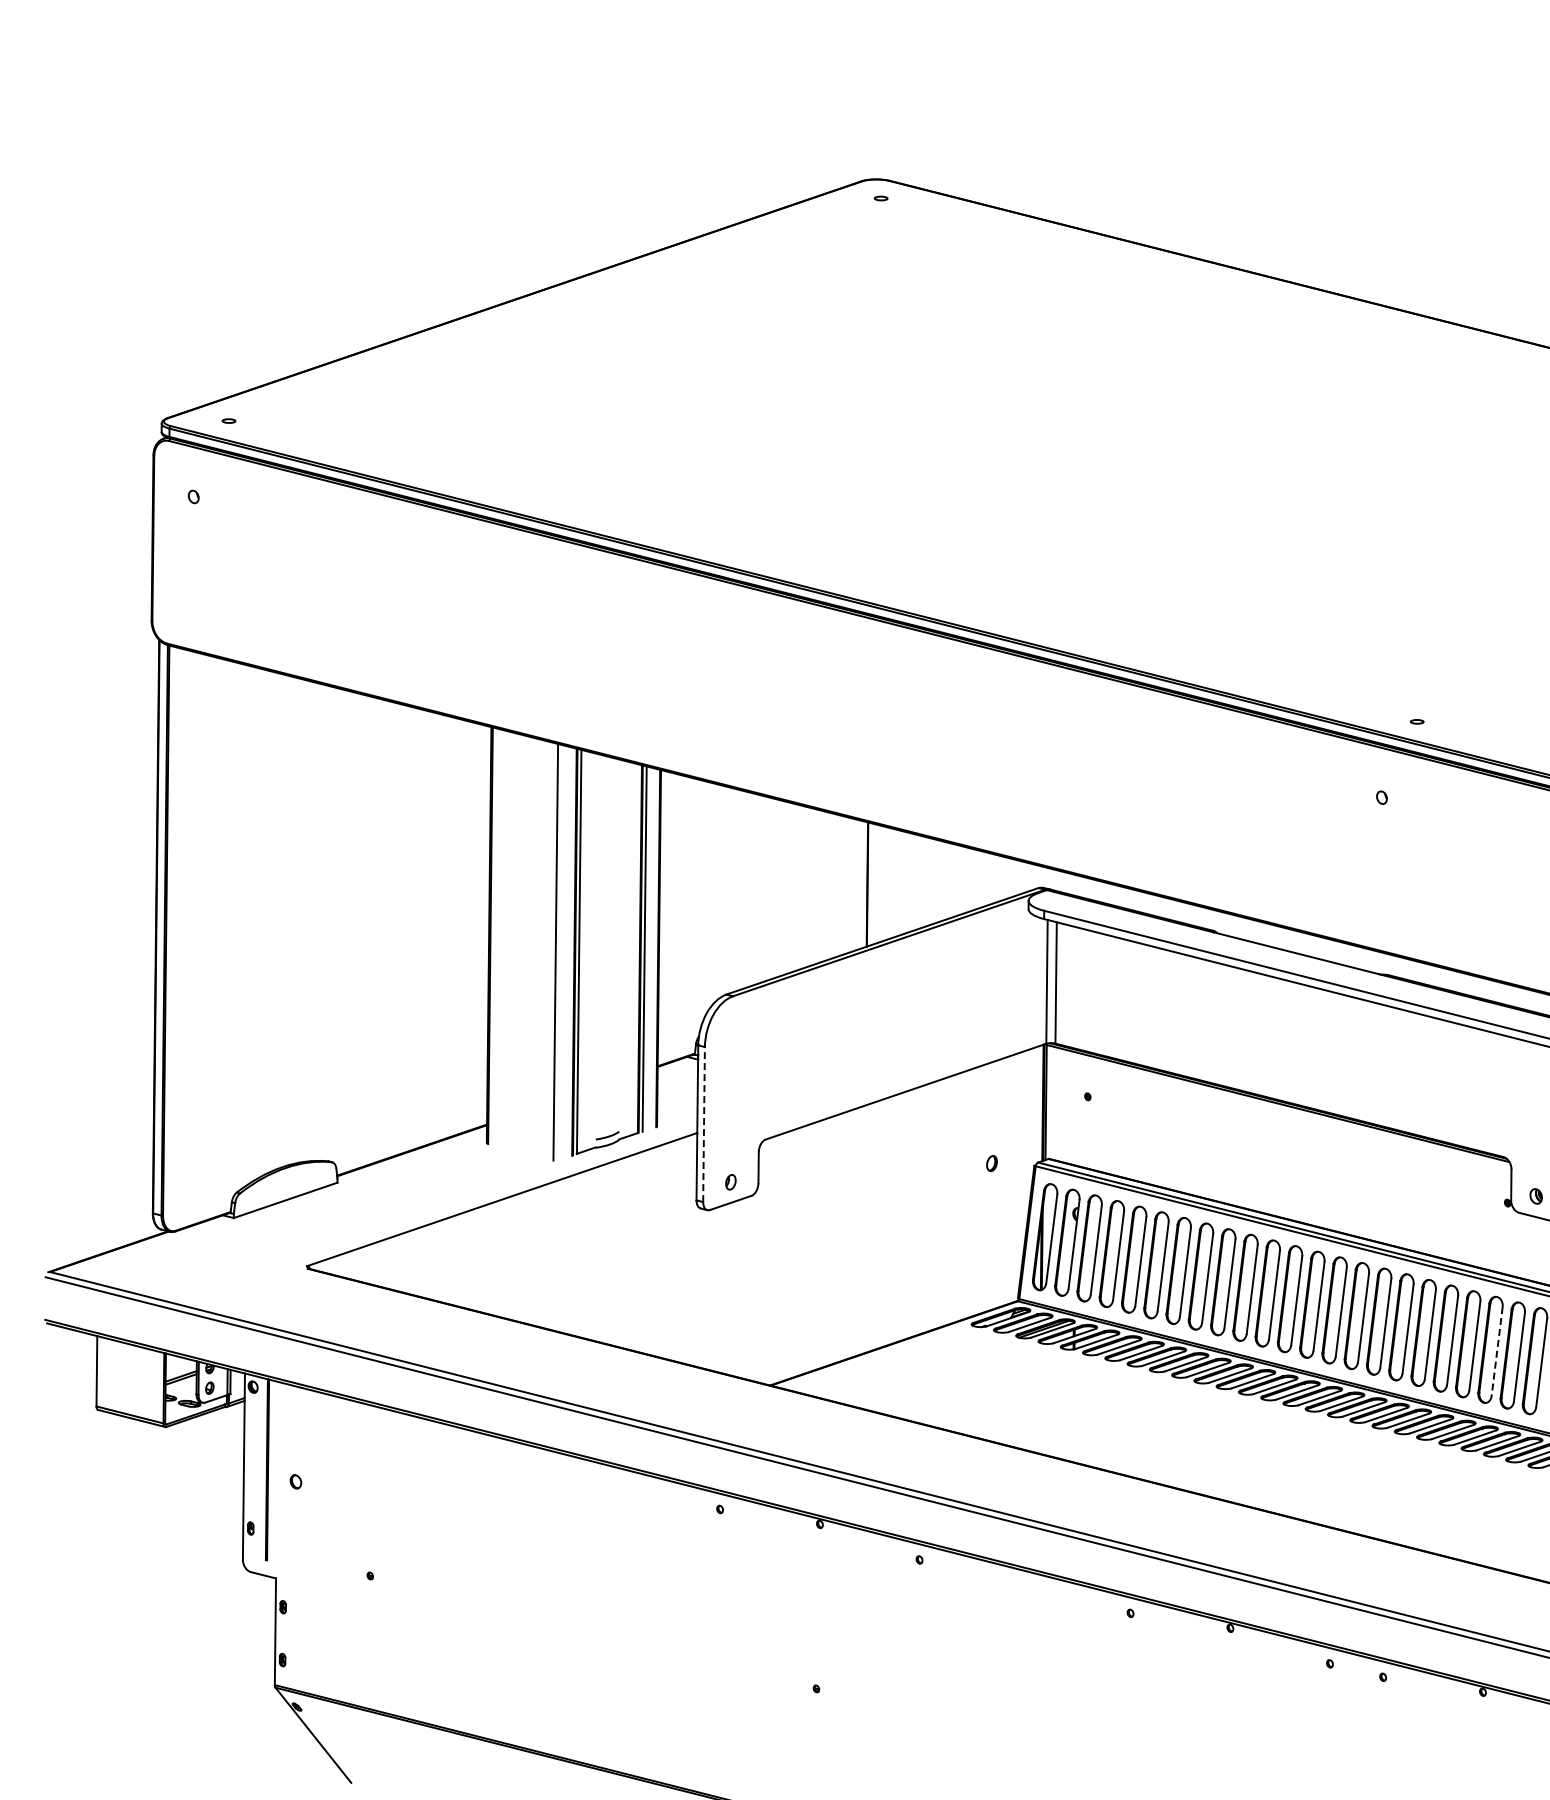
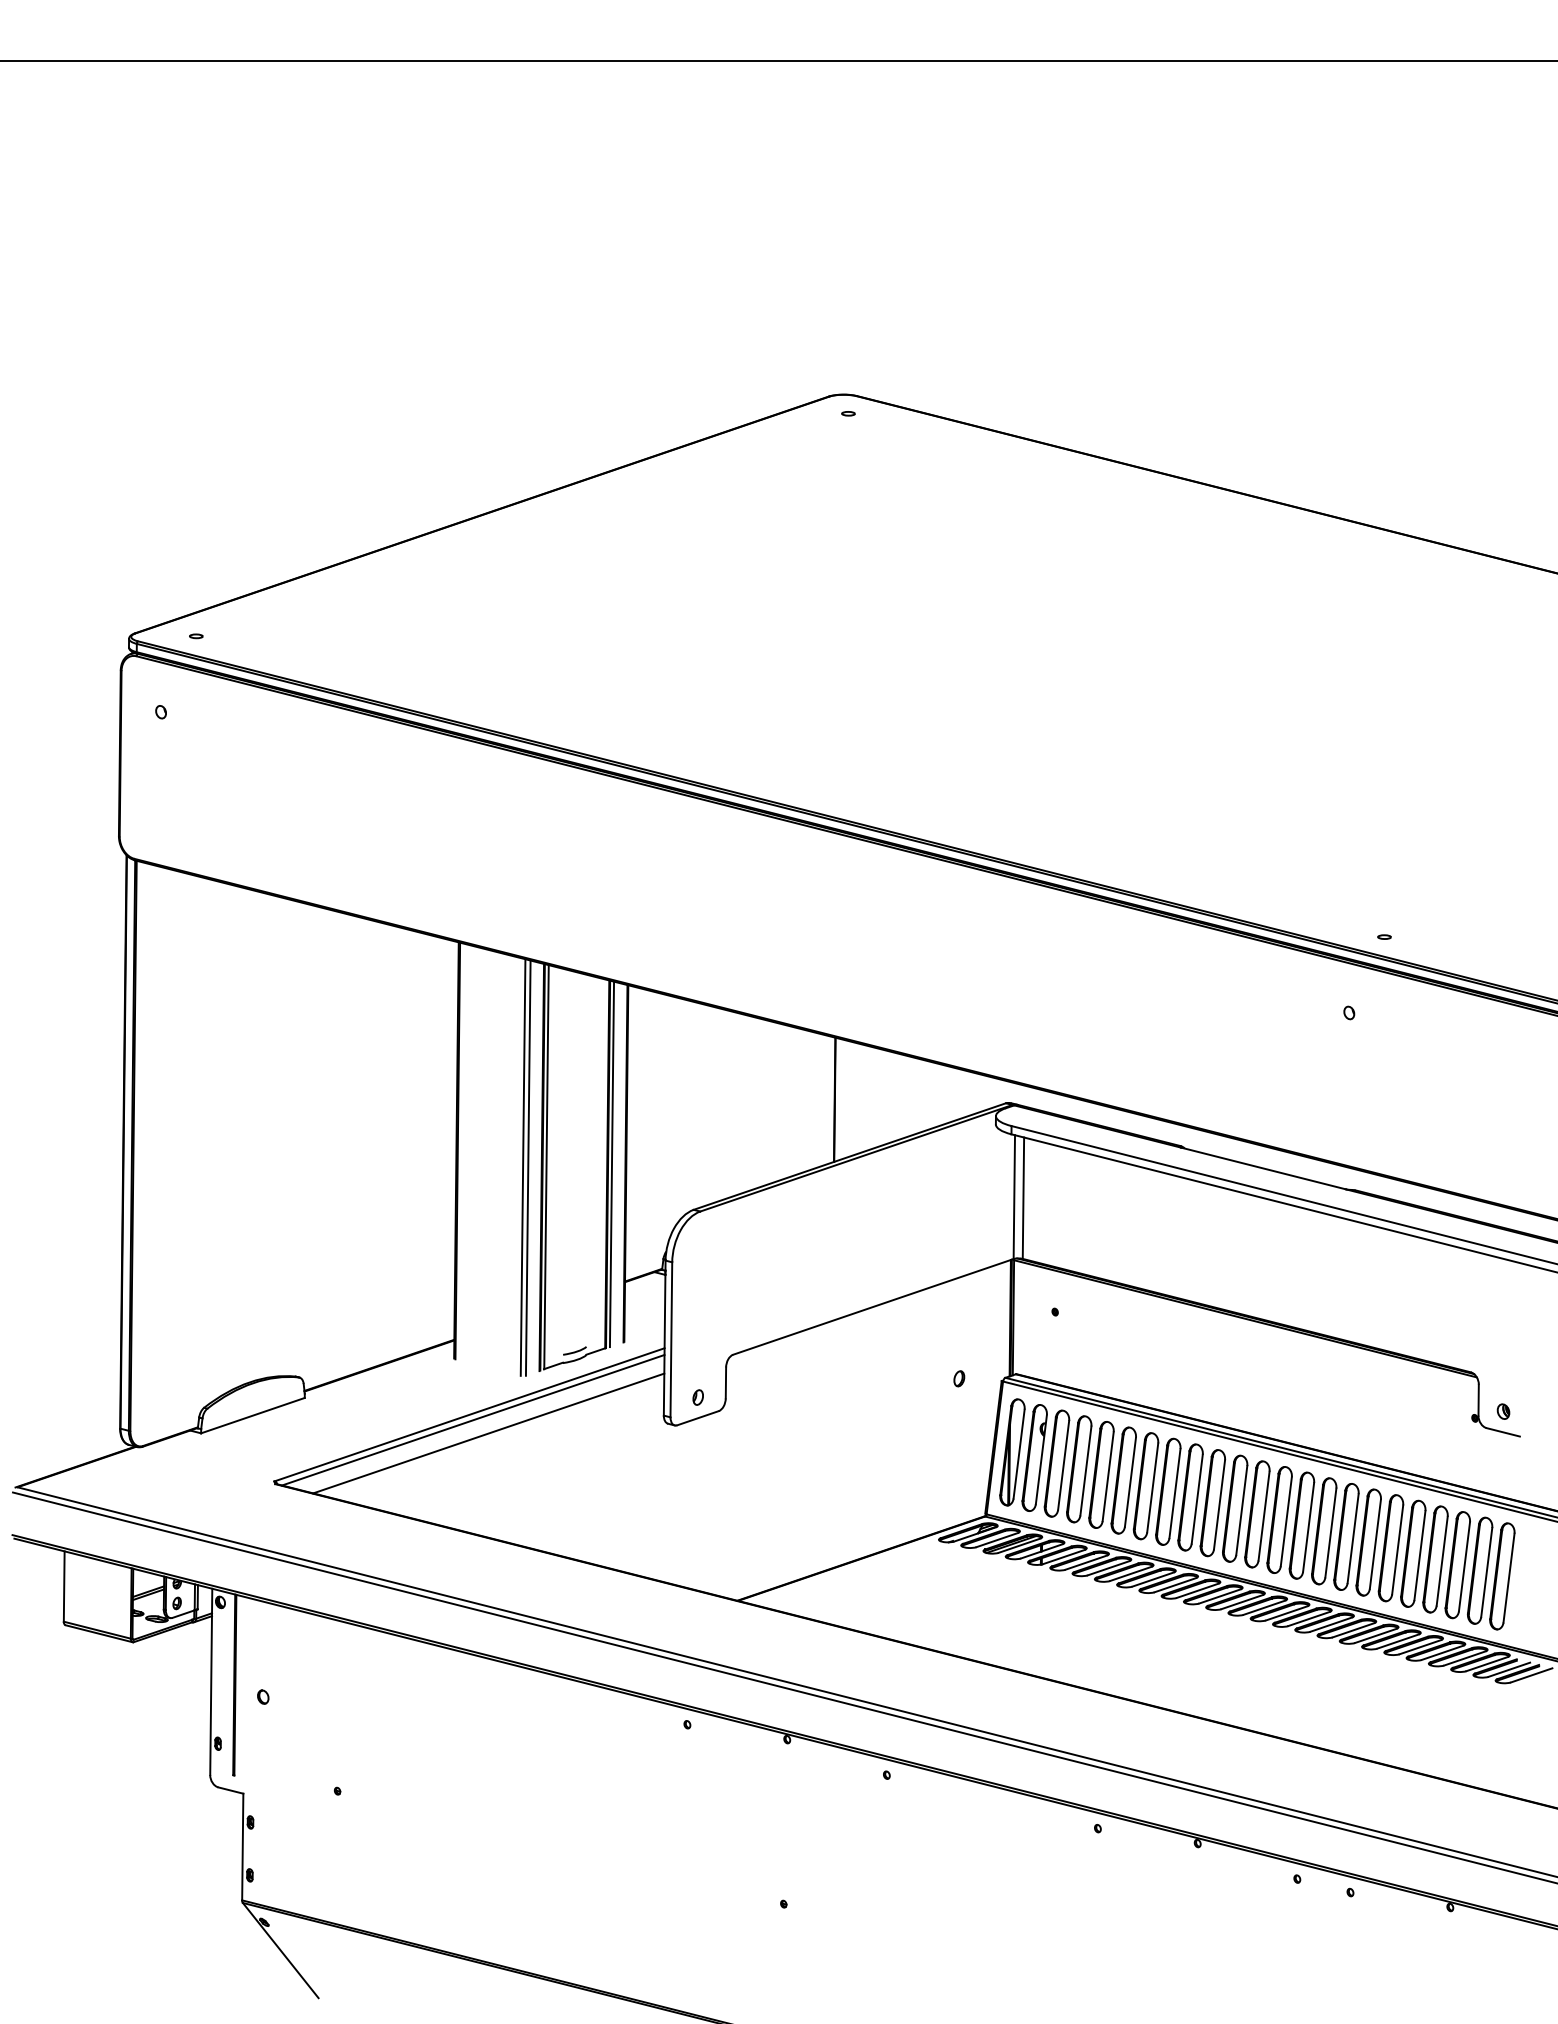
line: (560, 952) -> (527, 1167), added
line: (704, 1124) -> (671, 1339), dashed -> solid
line: (506, 1204) -> (473, 1419), added
line: (521, 1218) -> (488, 1433), added
line: (1497, 1351) -> (1464, 1566), dashed -> solid

